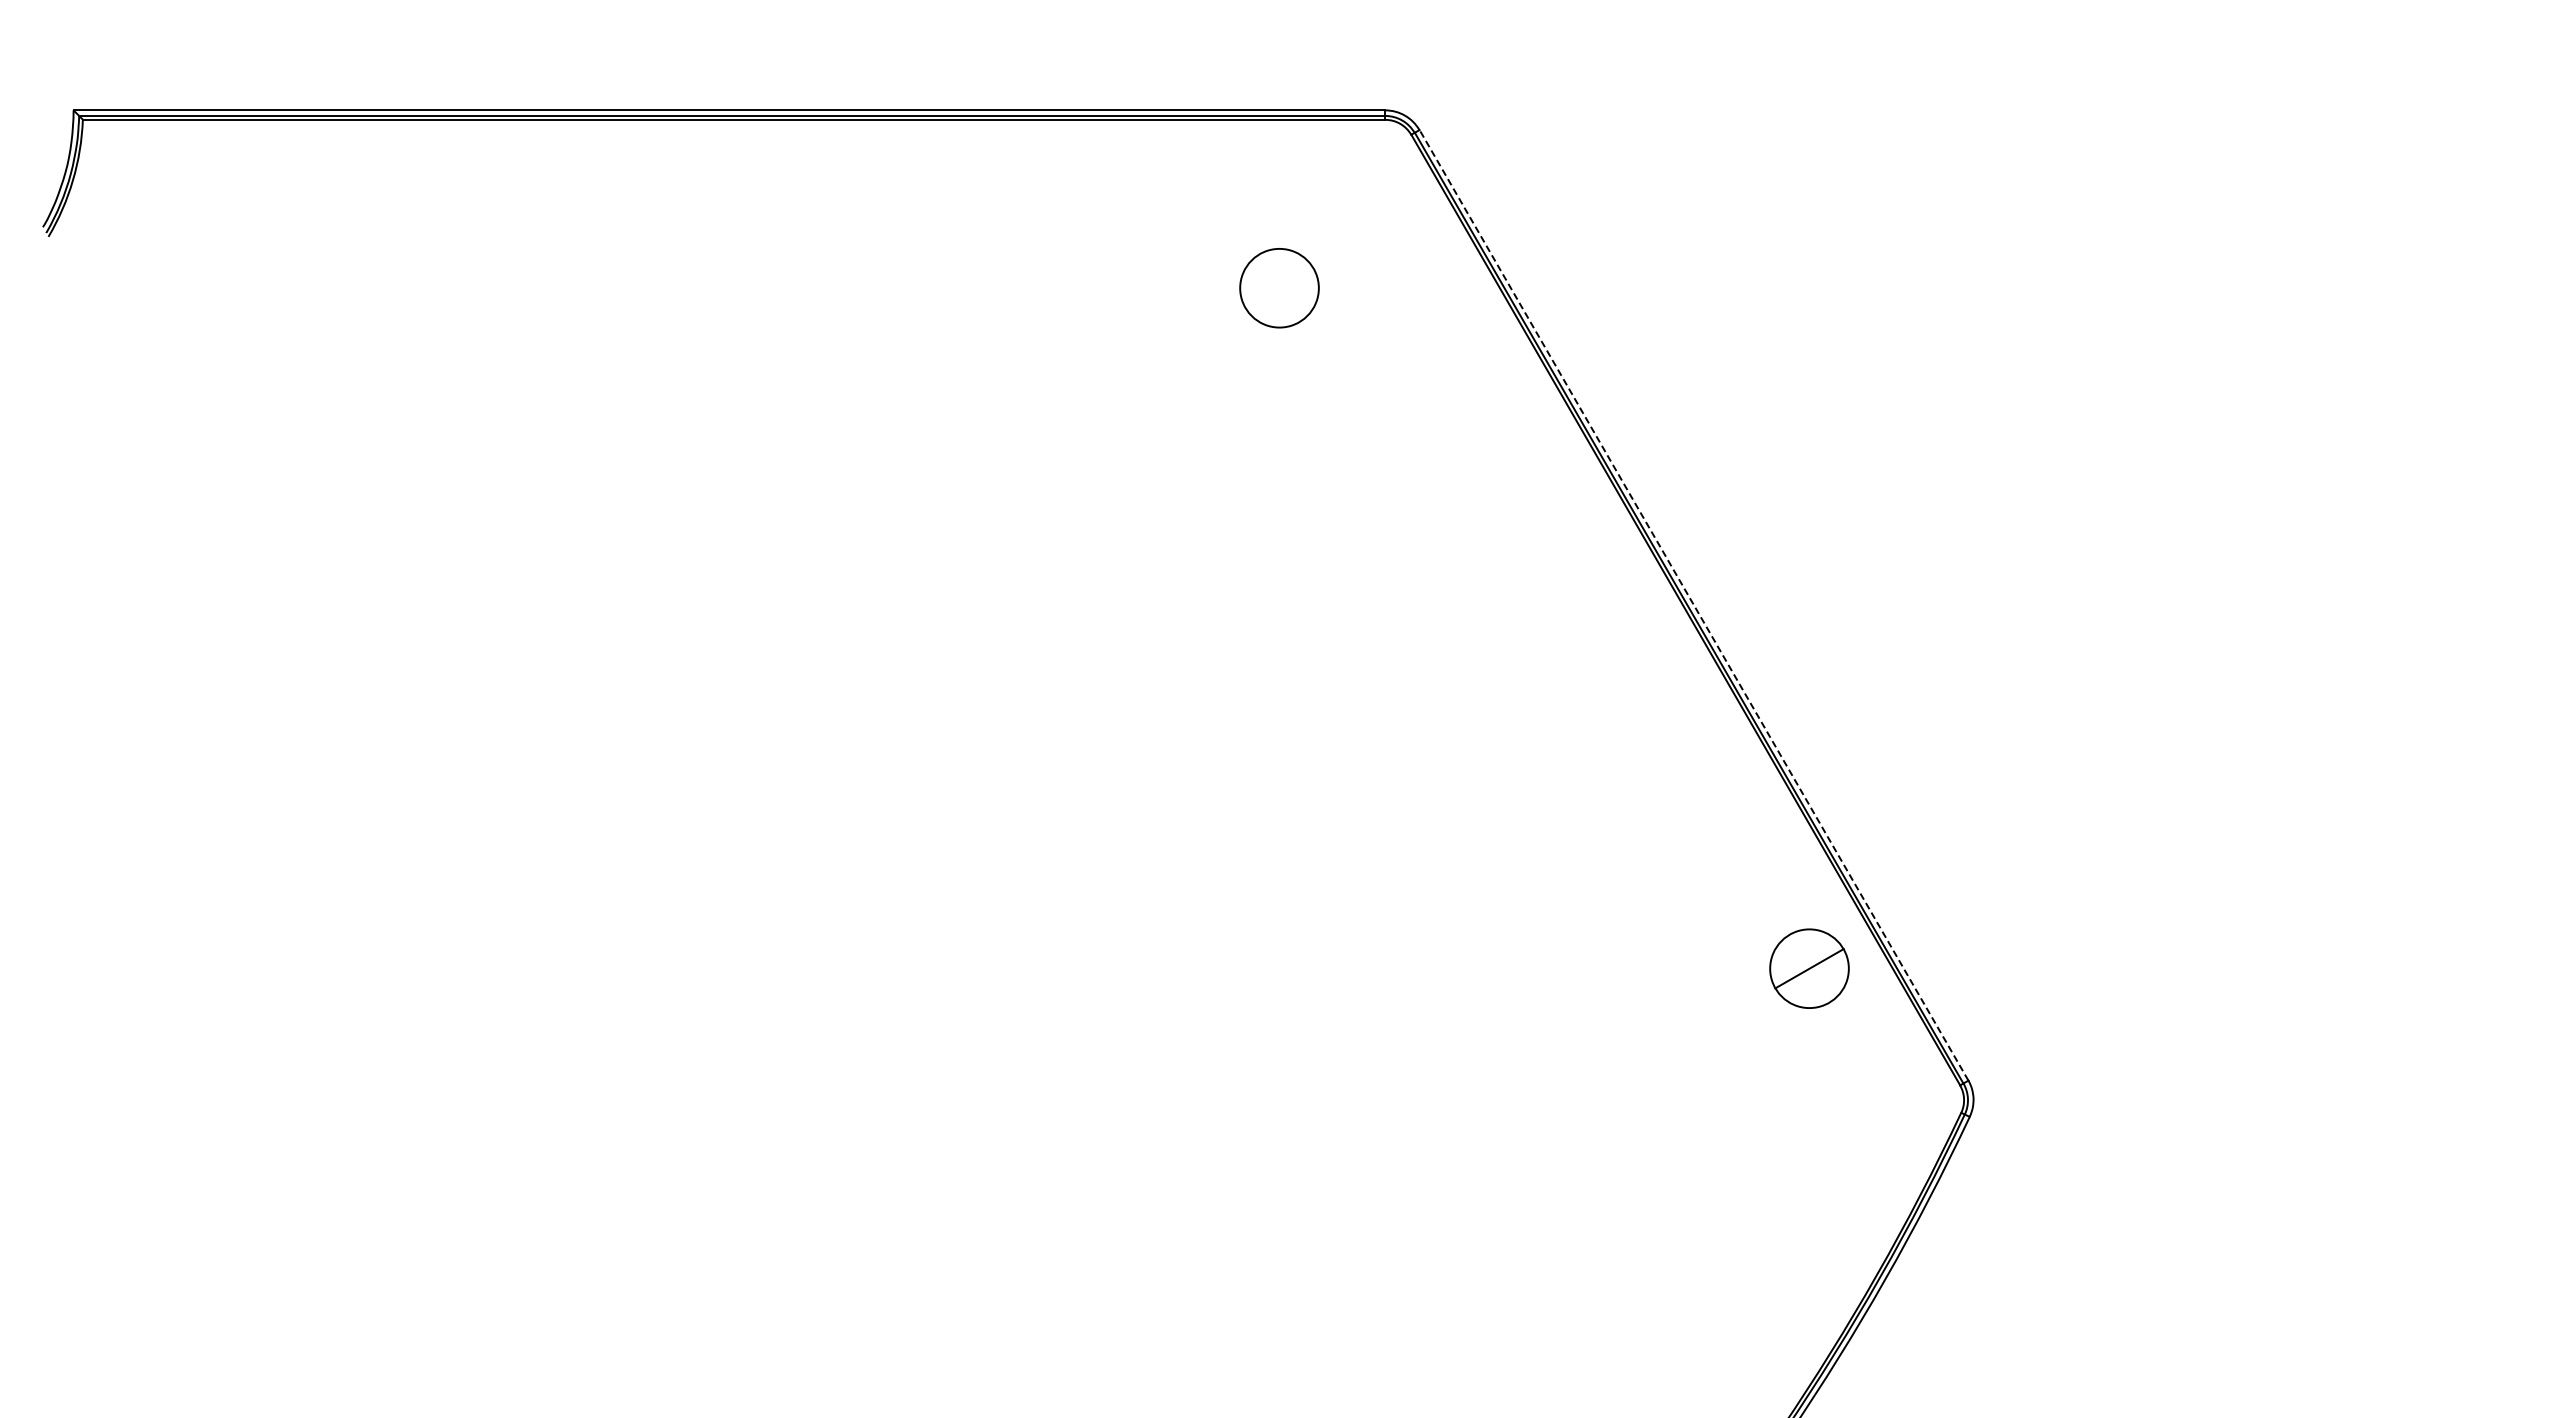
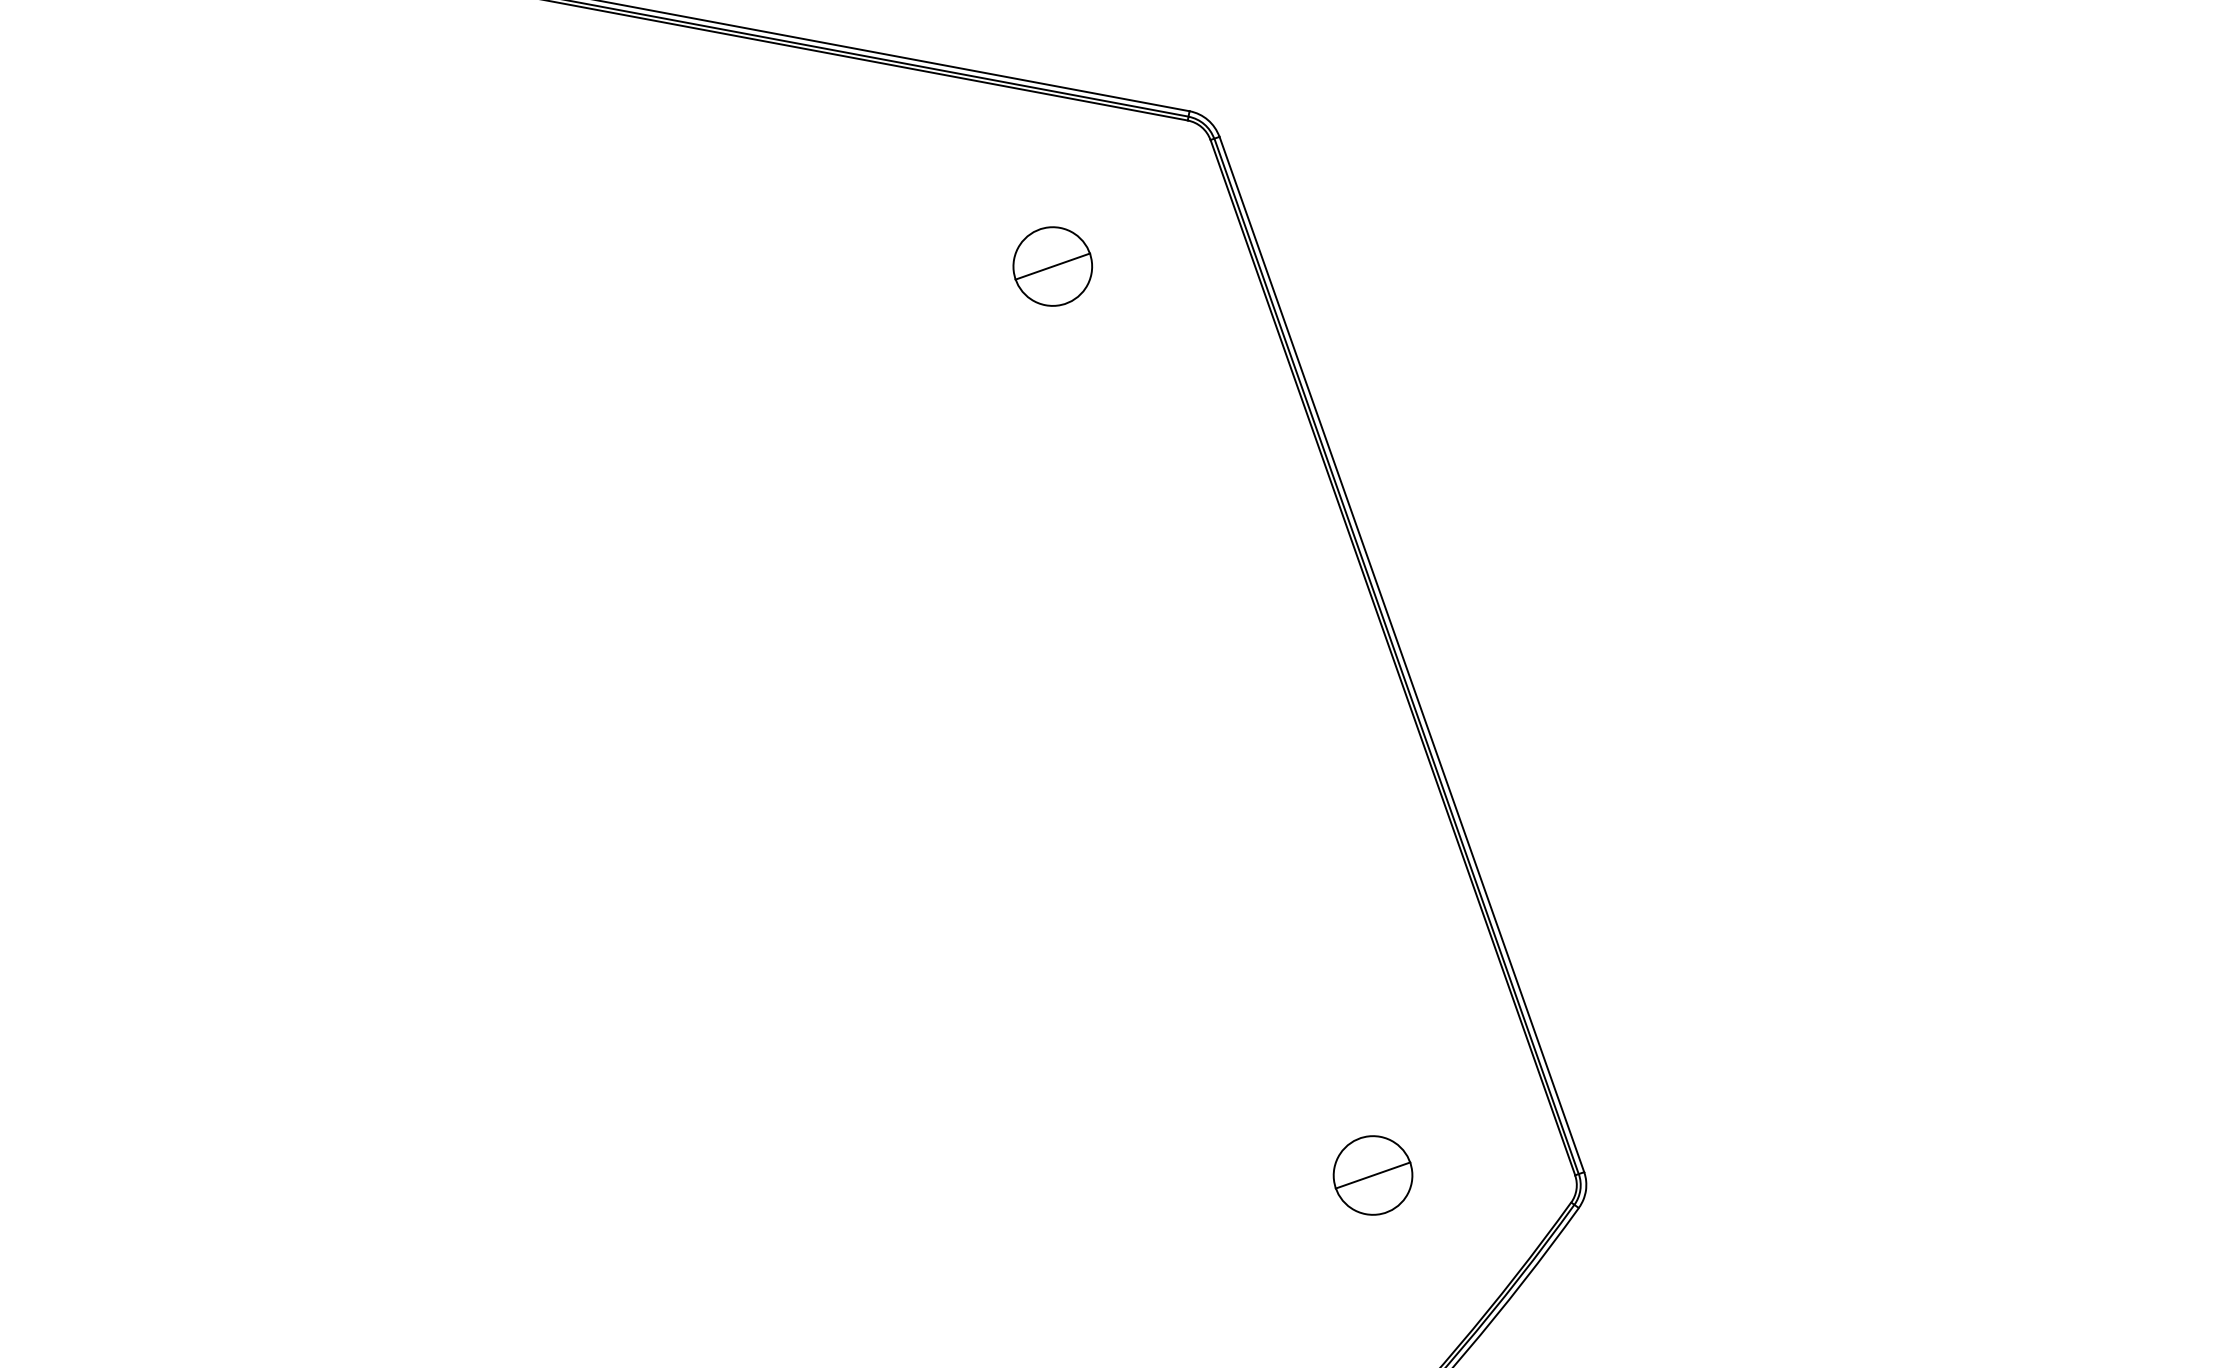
line: (1279, 287) -> (1052, 265), added
line: (1694, 605) -> (1402, 654), dashed -> solid
part: (1809, 968) -> (1373, 1175), moved

